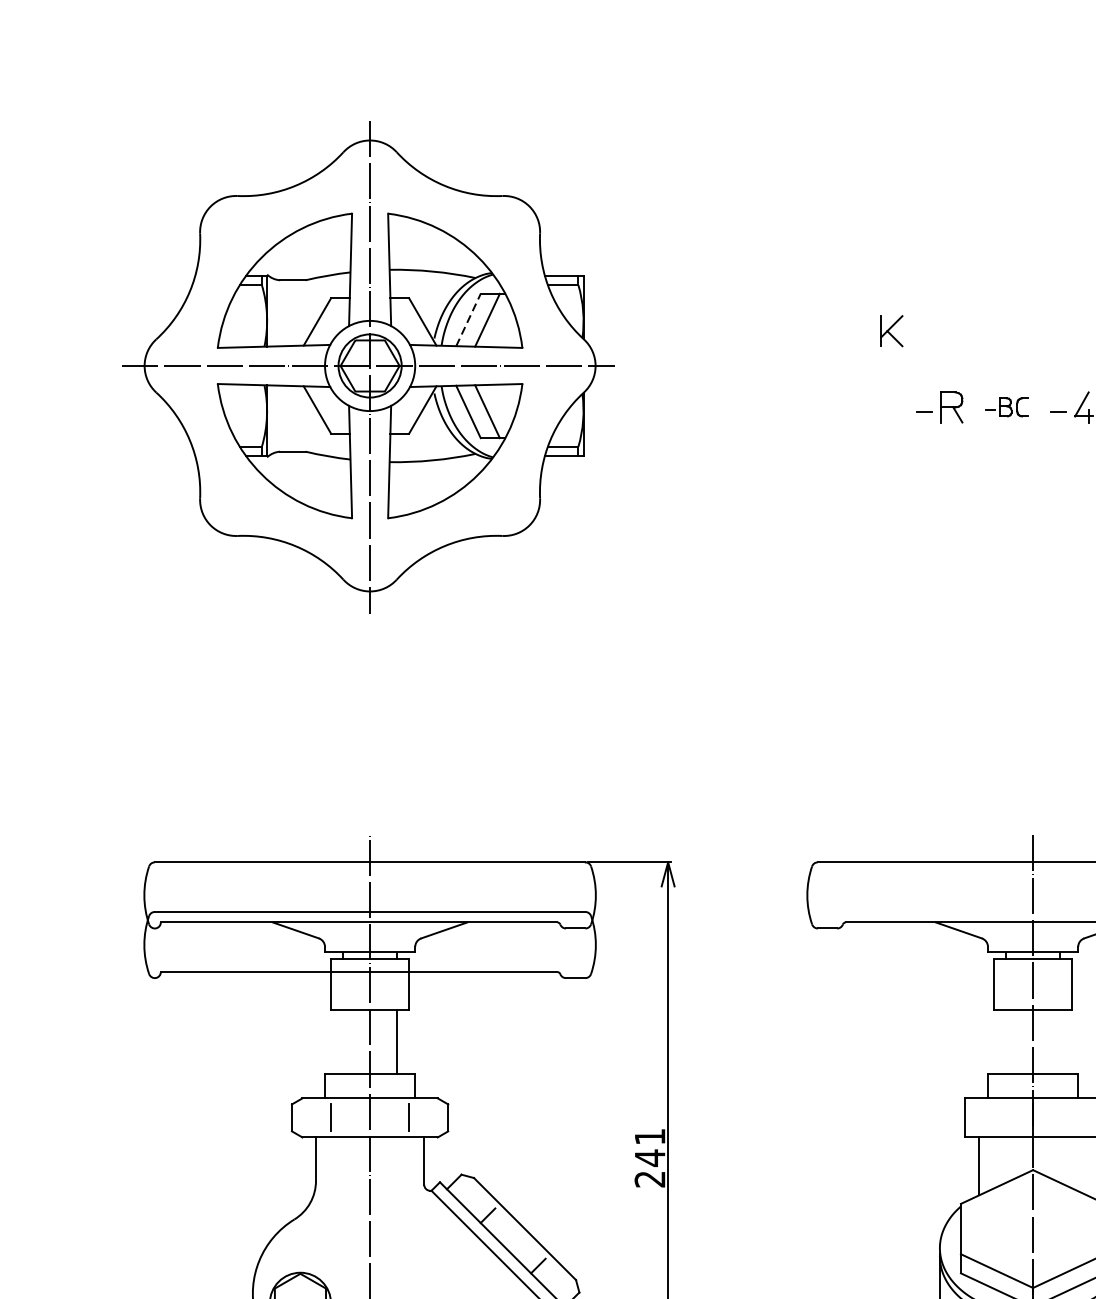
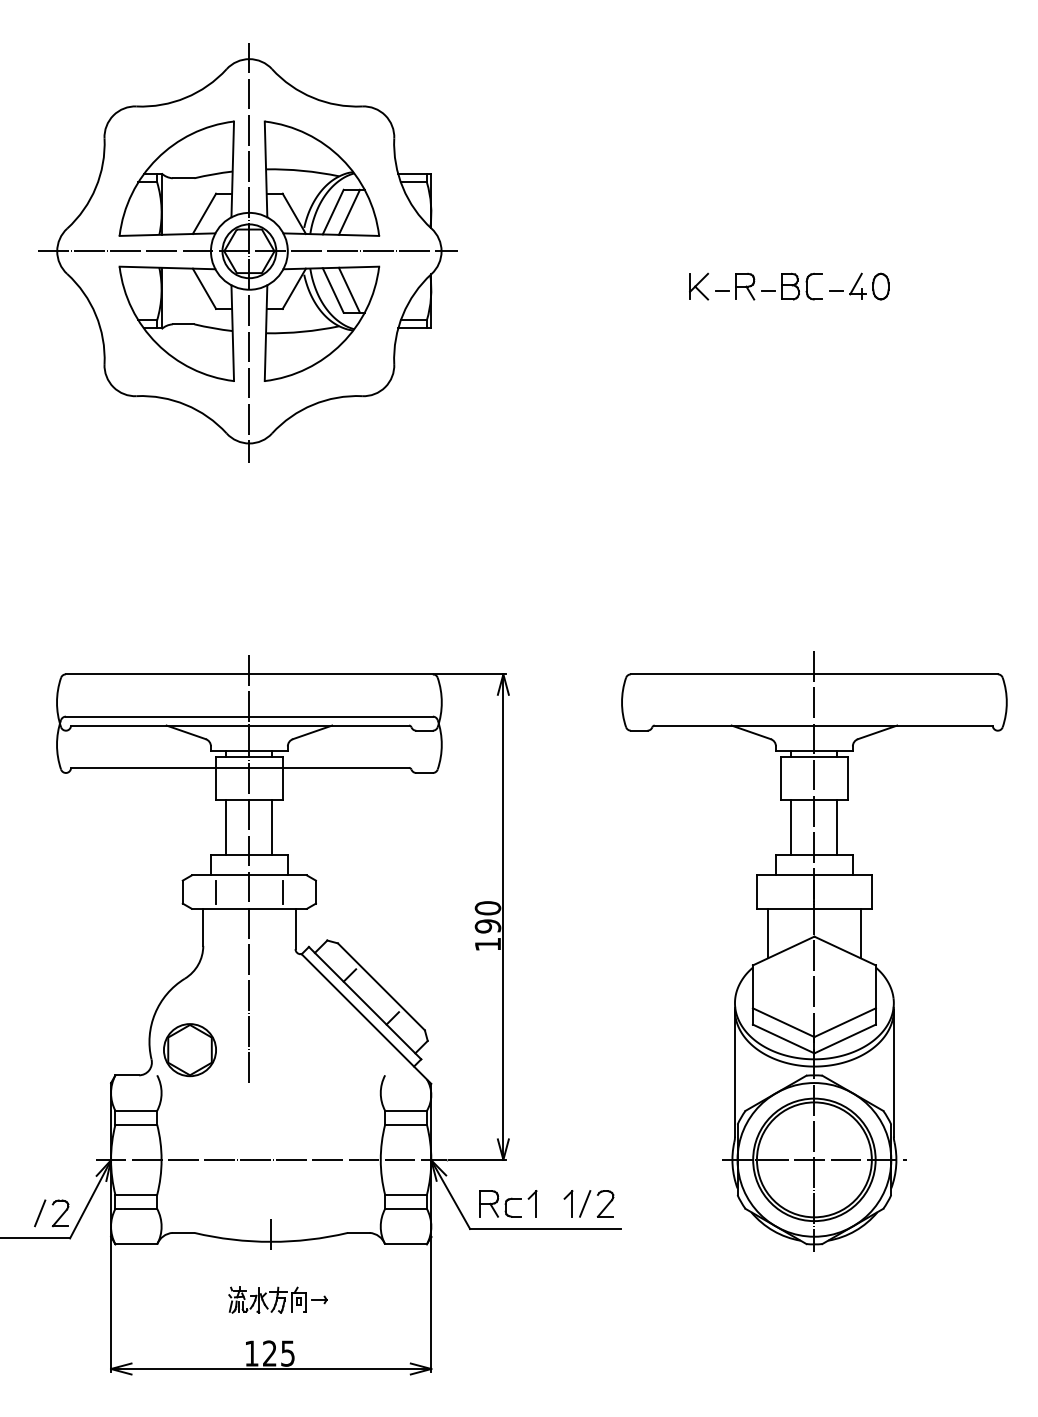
line: (468, 320) -> (333, 212), dashed -> solid
part: (892, 330) -> (699, 286), moved
part: (1006, 407) -> (791, 286), size x1.67
line: (343, 1040) -> (226, 826), added
line: (1006, 1040) -> (791, 826), added
line: (1060, 1040) -> (837, 826), added
text: (649, 1158) -> (487, 926), 241 -> 190
line: (1087, 1166) -> (860, 933), added

